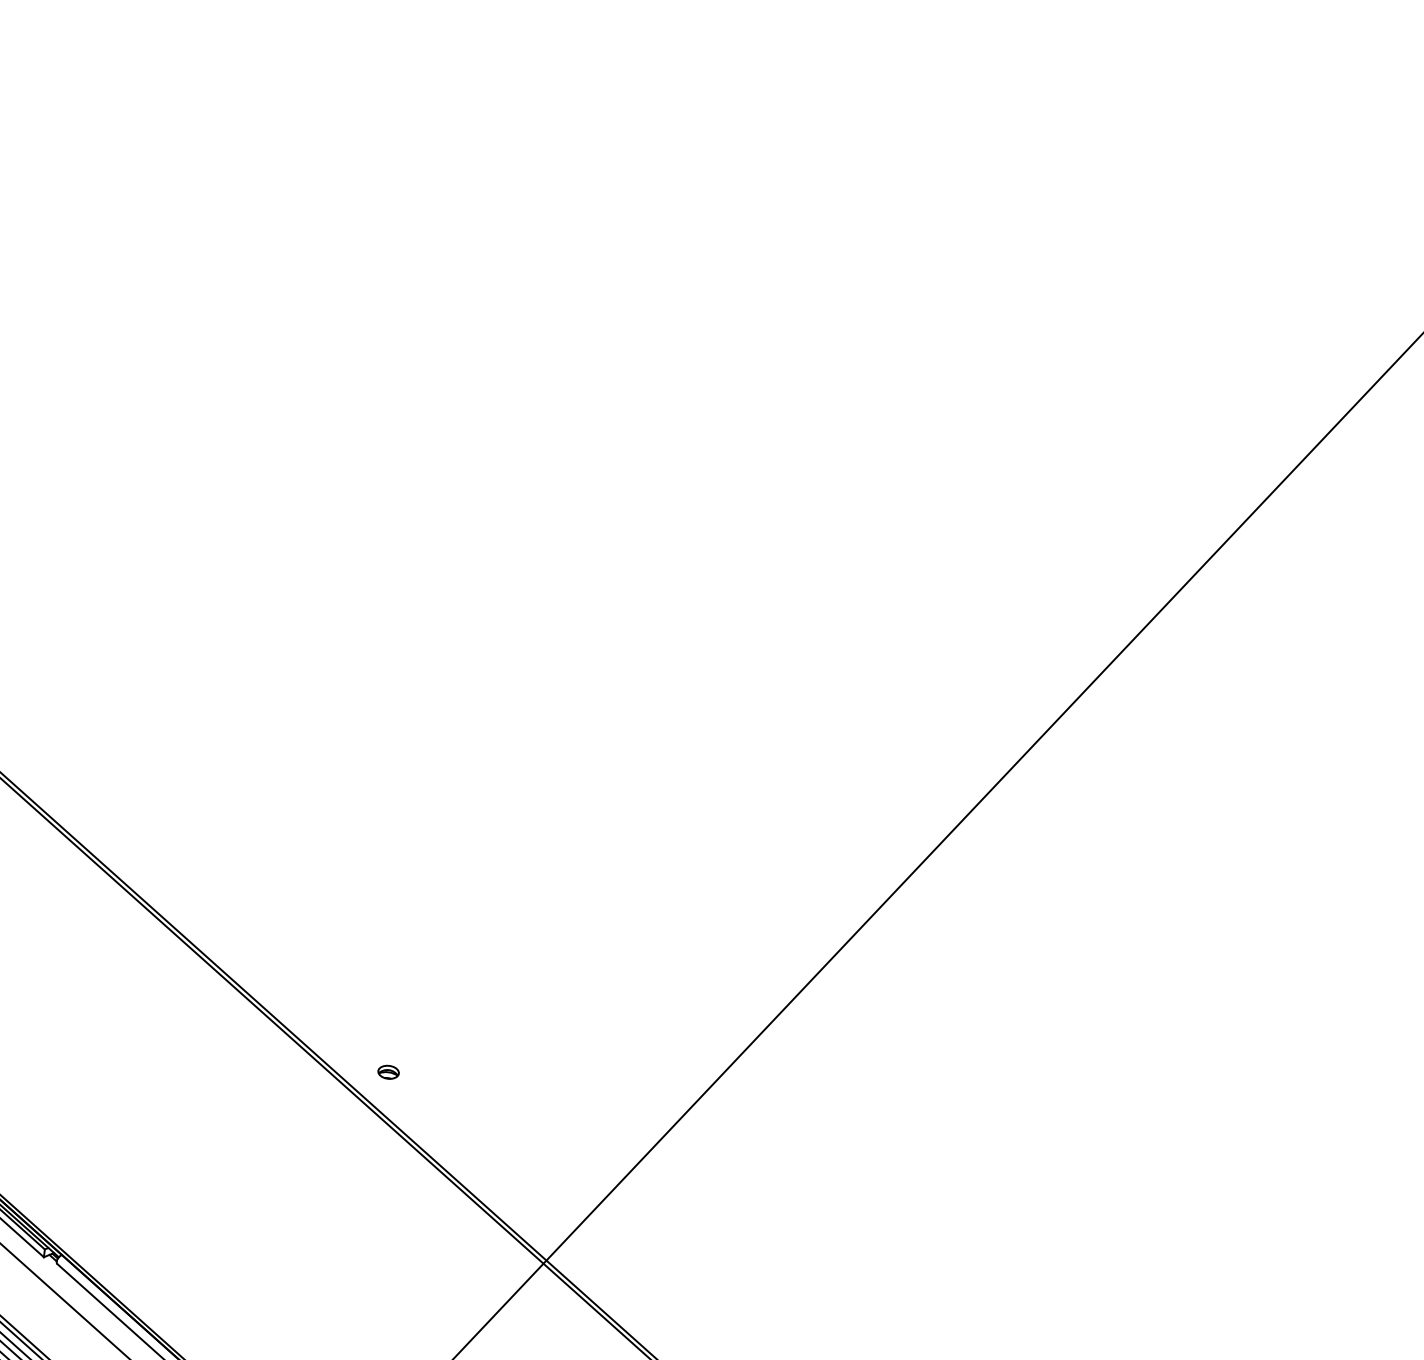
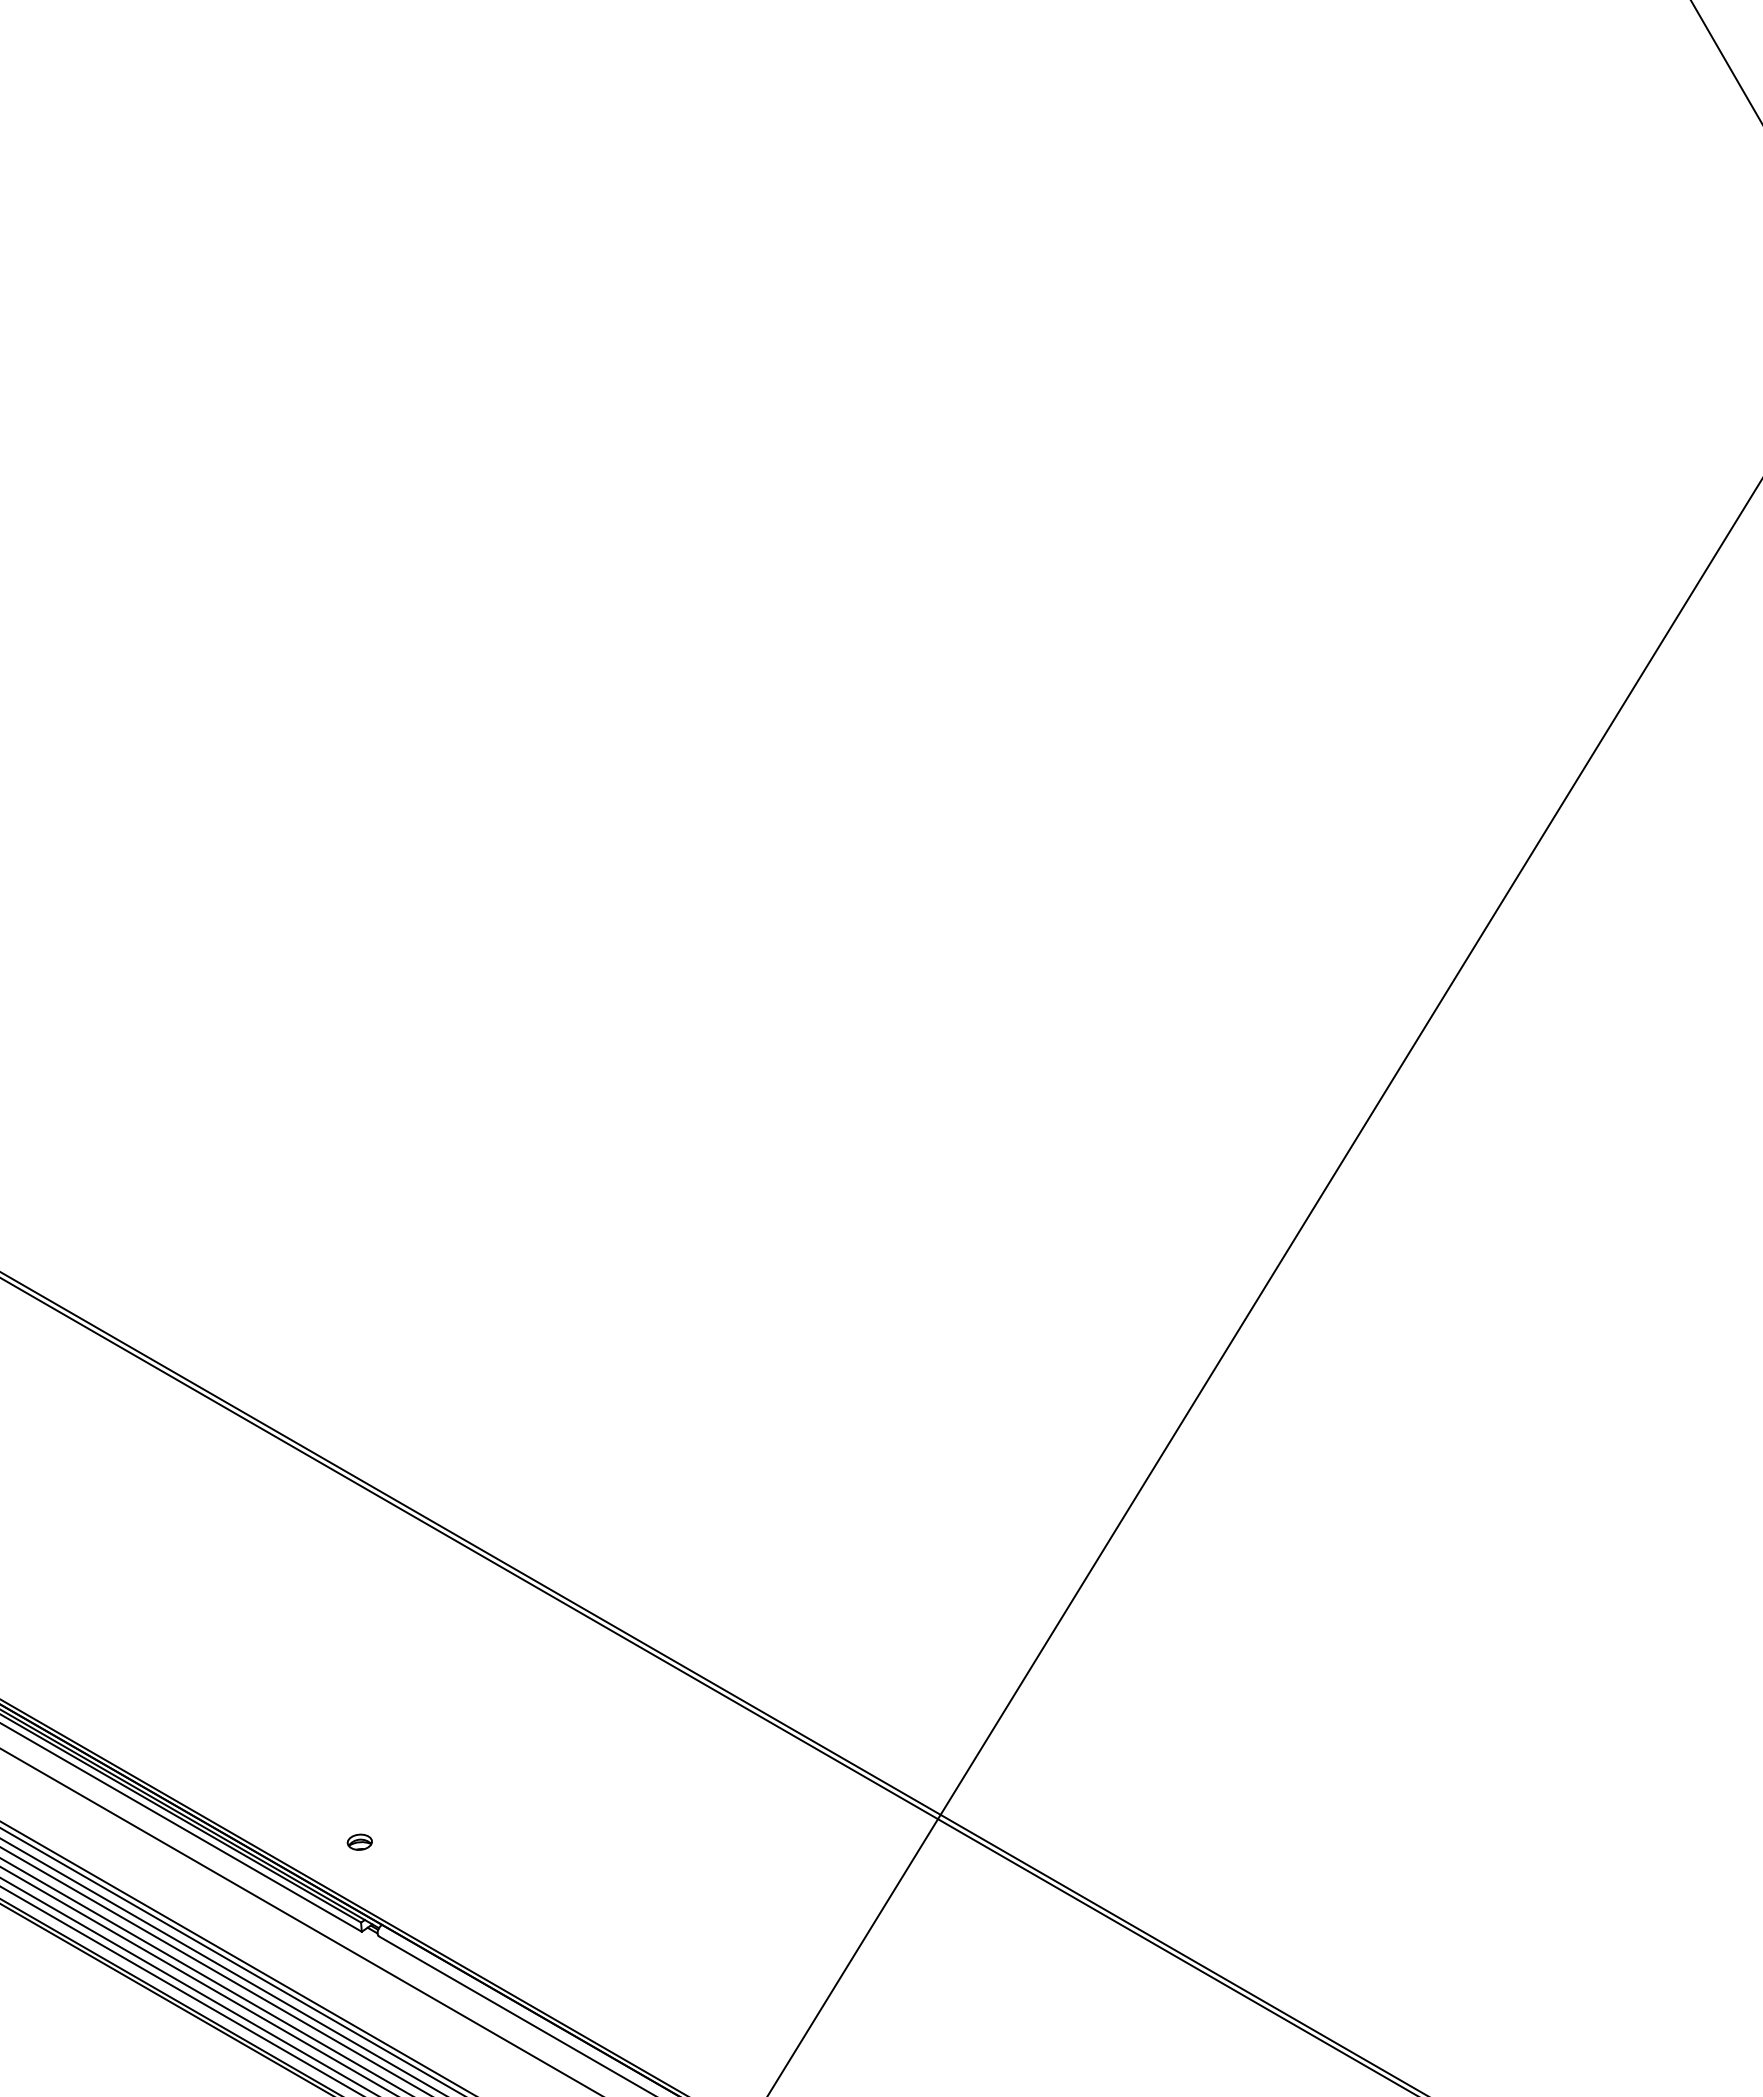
part: (388, 1071) -> (359, 1841), moved

